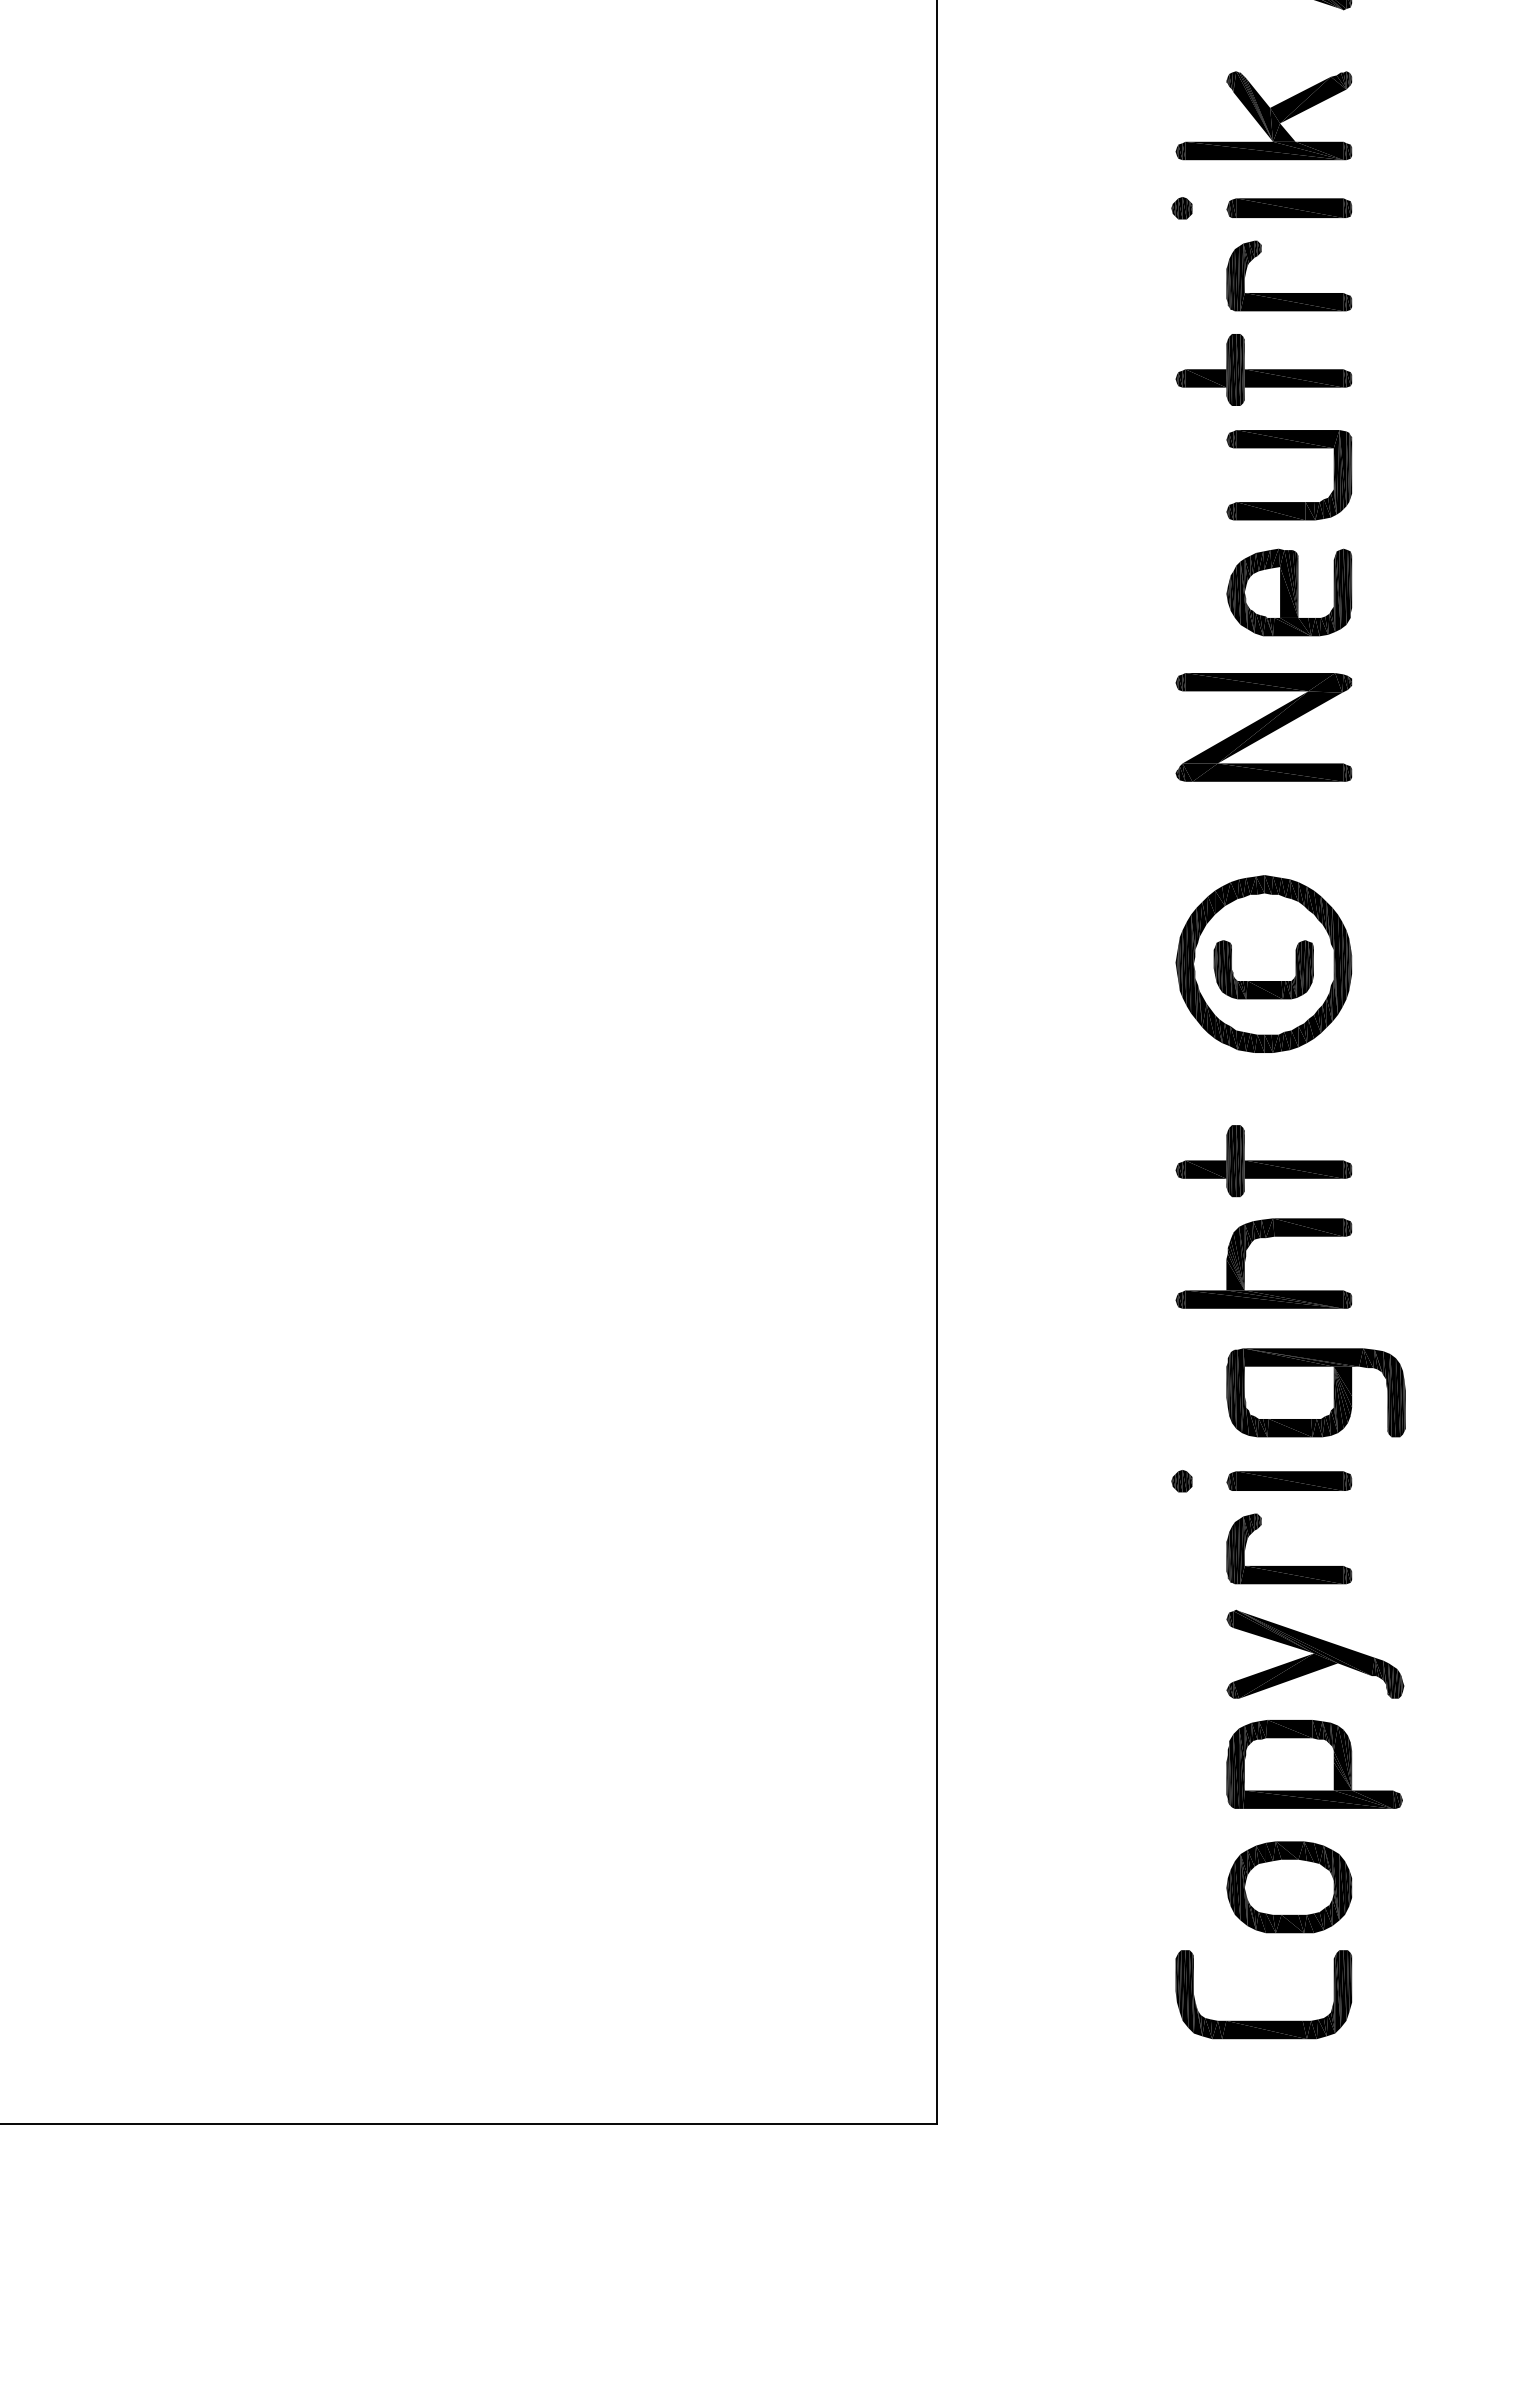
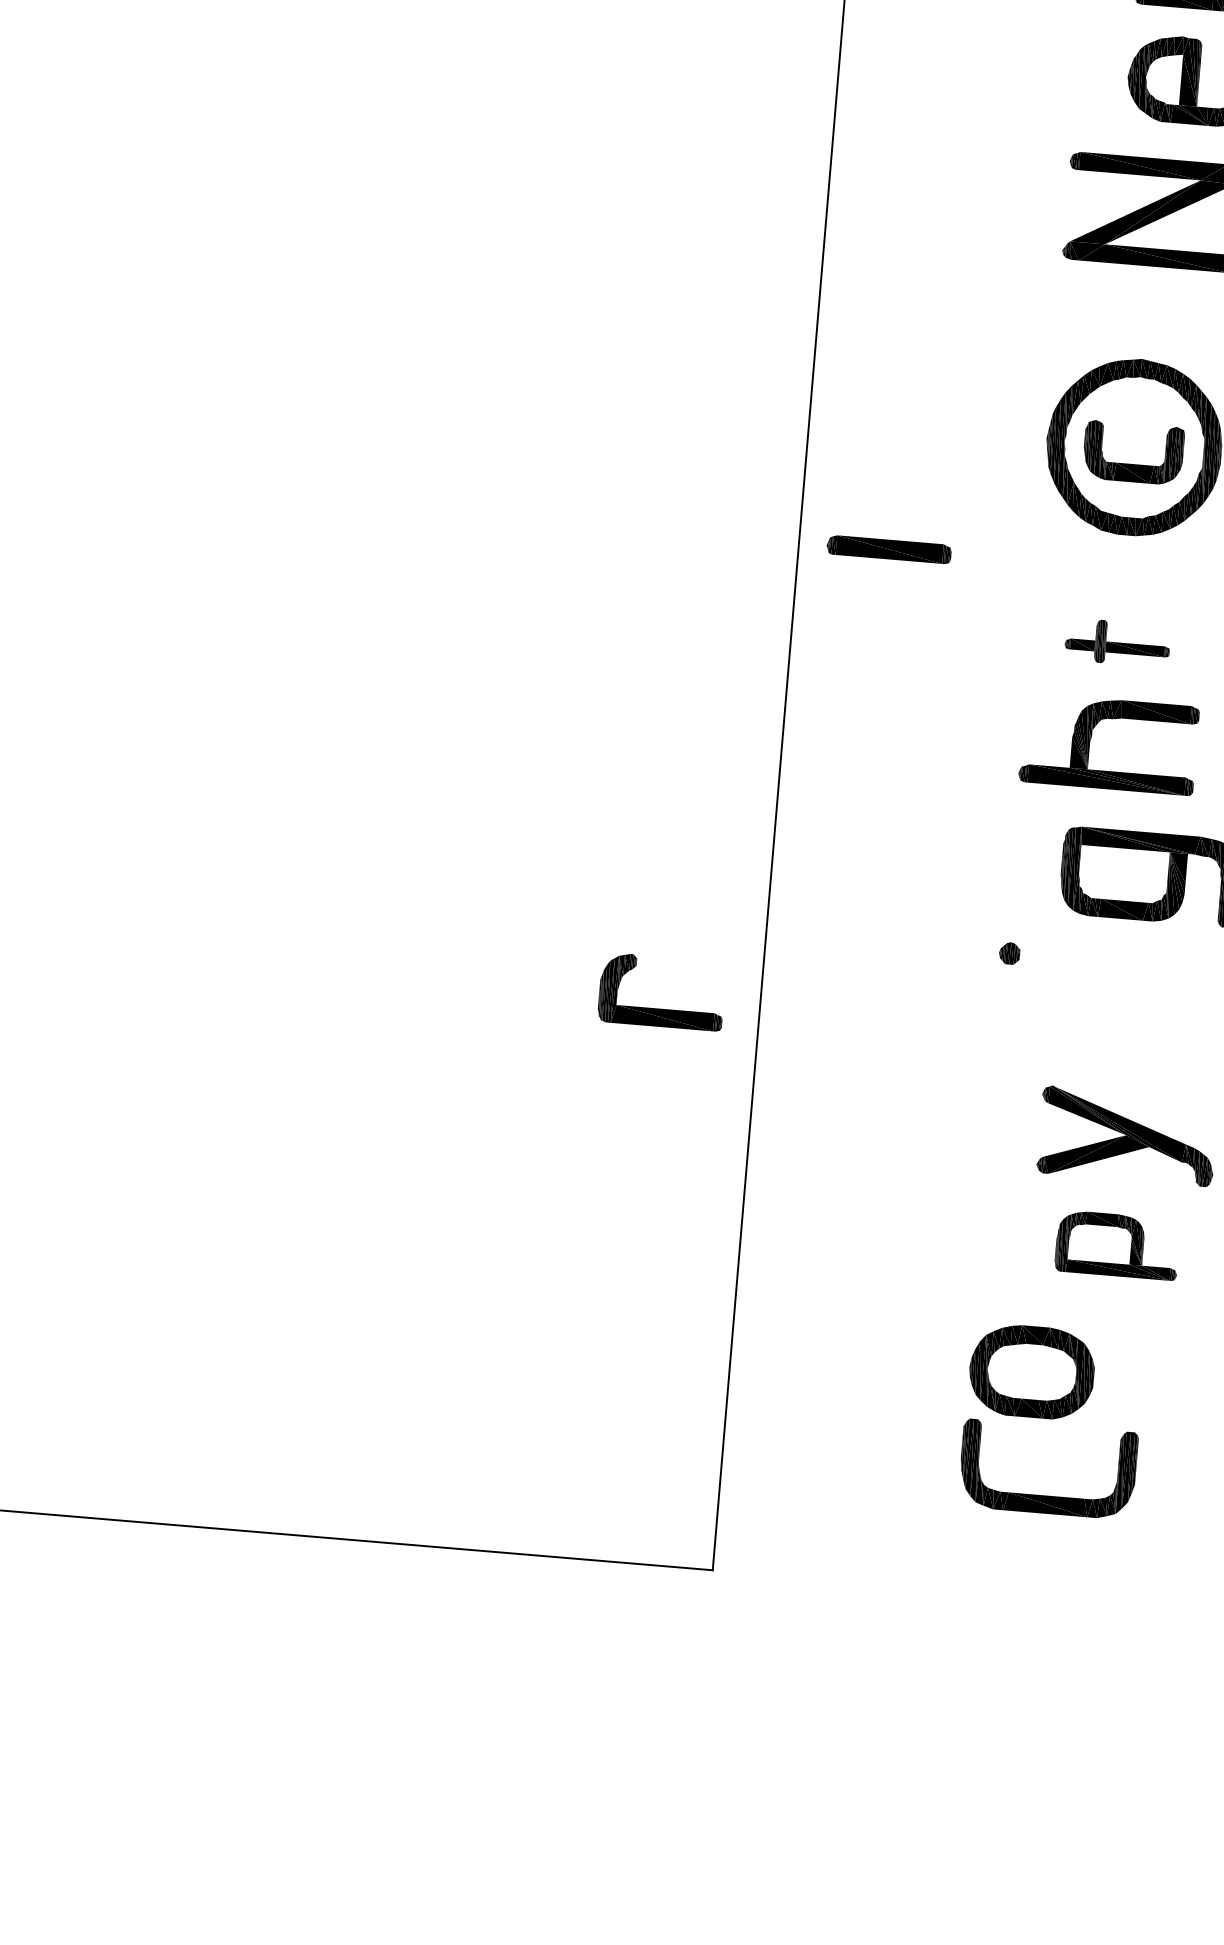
part: (1263, 1161) -> (1117, 643), size x0.6
part: (1289, 1480) -> (889, 548), moved
part: (1289, 1566) -> (660, 1009), moved
part: (1314, 1764) -> (1117, 1245), size x0.7
part: (1289, 1887) -> (1031, 1372), moved

